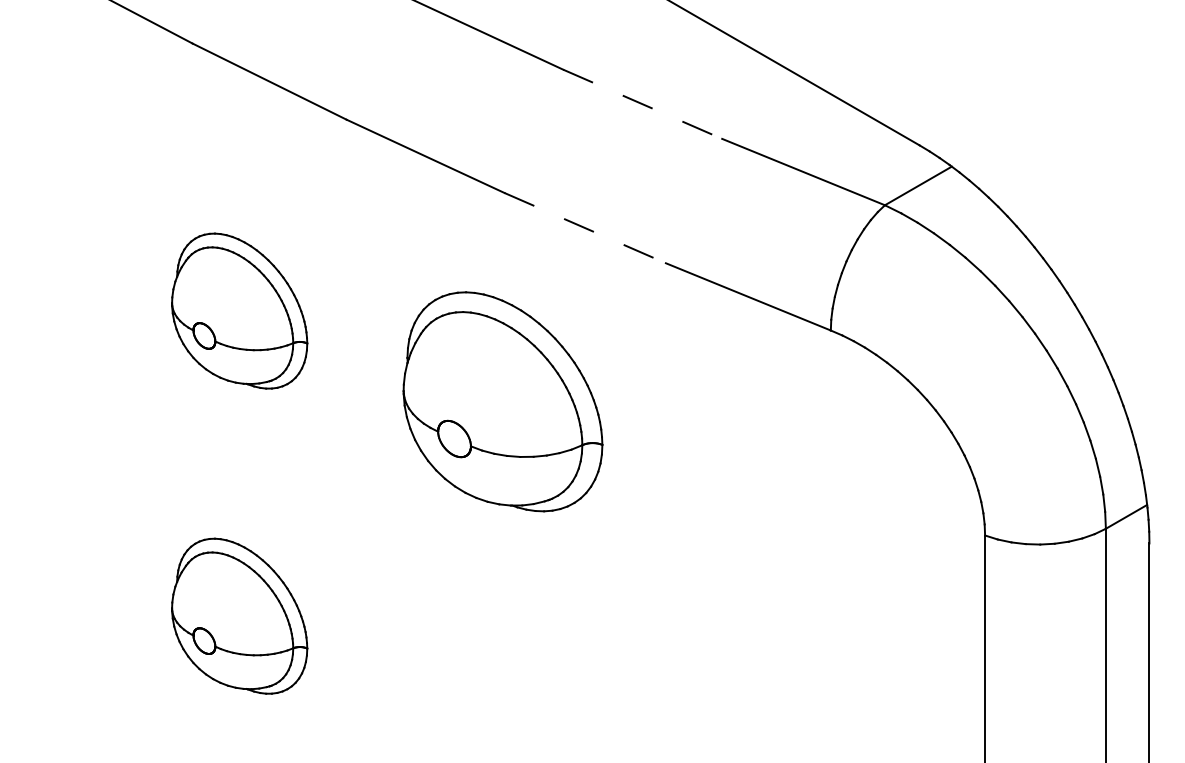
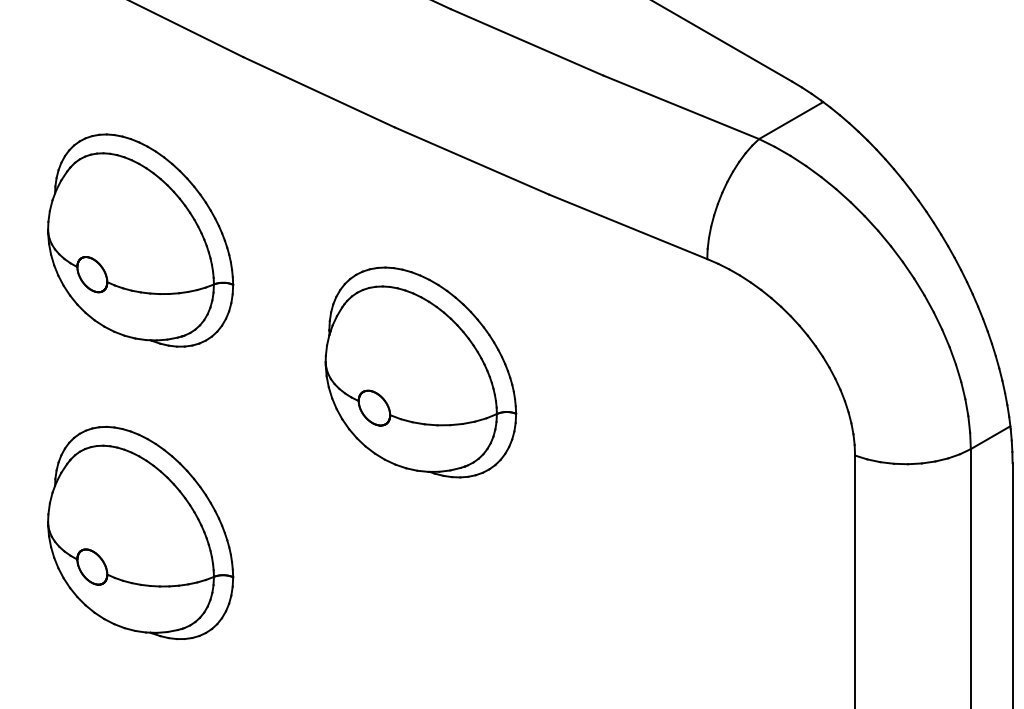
line: (642, 104) -> (526, 42), dashed -> solid
line: (585, 228) -> (472, 161), dashed -> solid
part: (239, 310) -> (140, 239), size x1.43
part: (502, 401) -> (420, 372), moved
part: (239, 615) -> (140, 532), size x1.43

